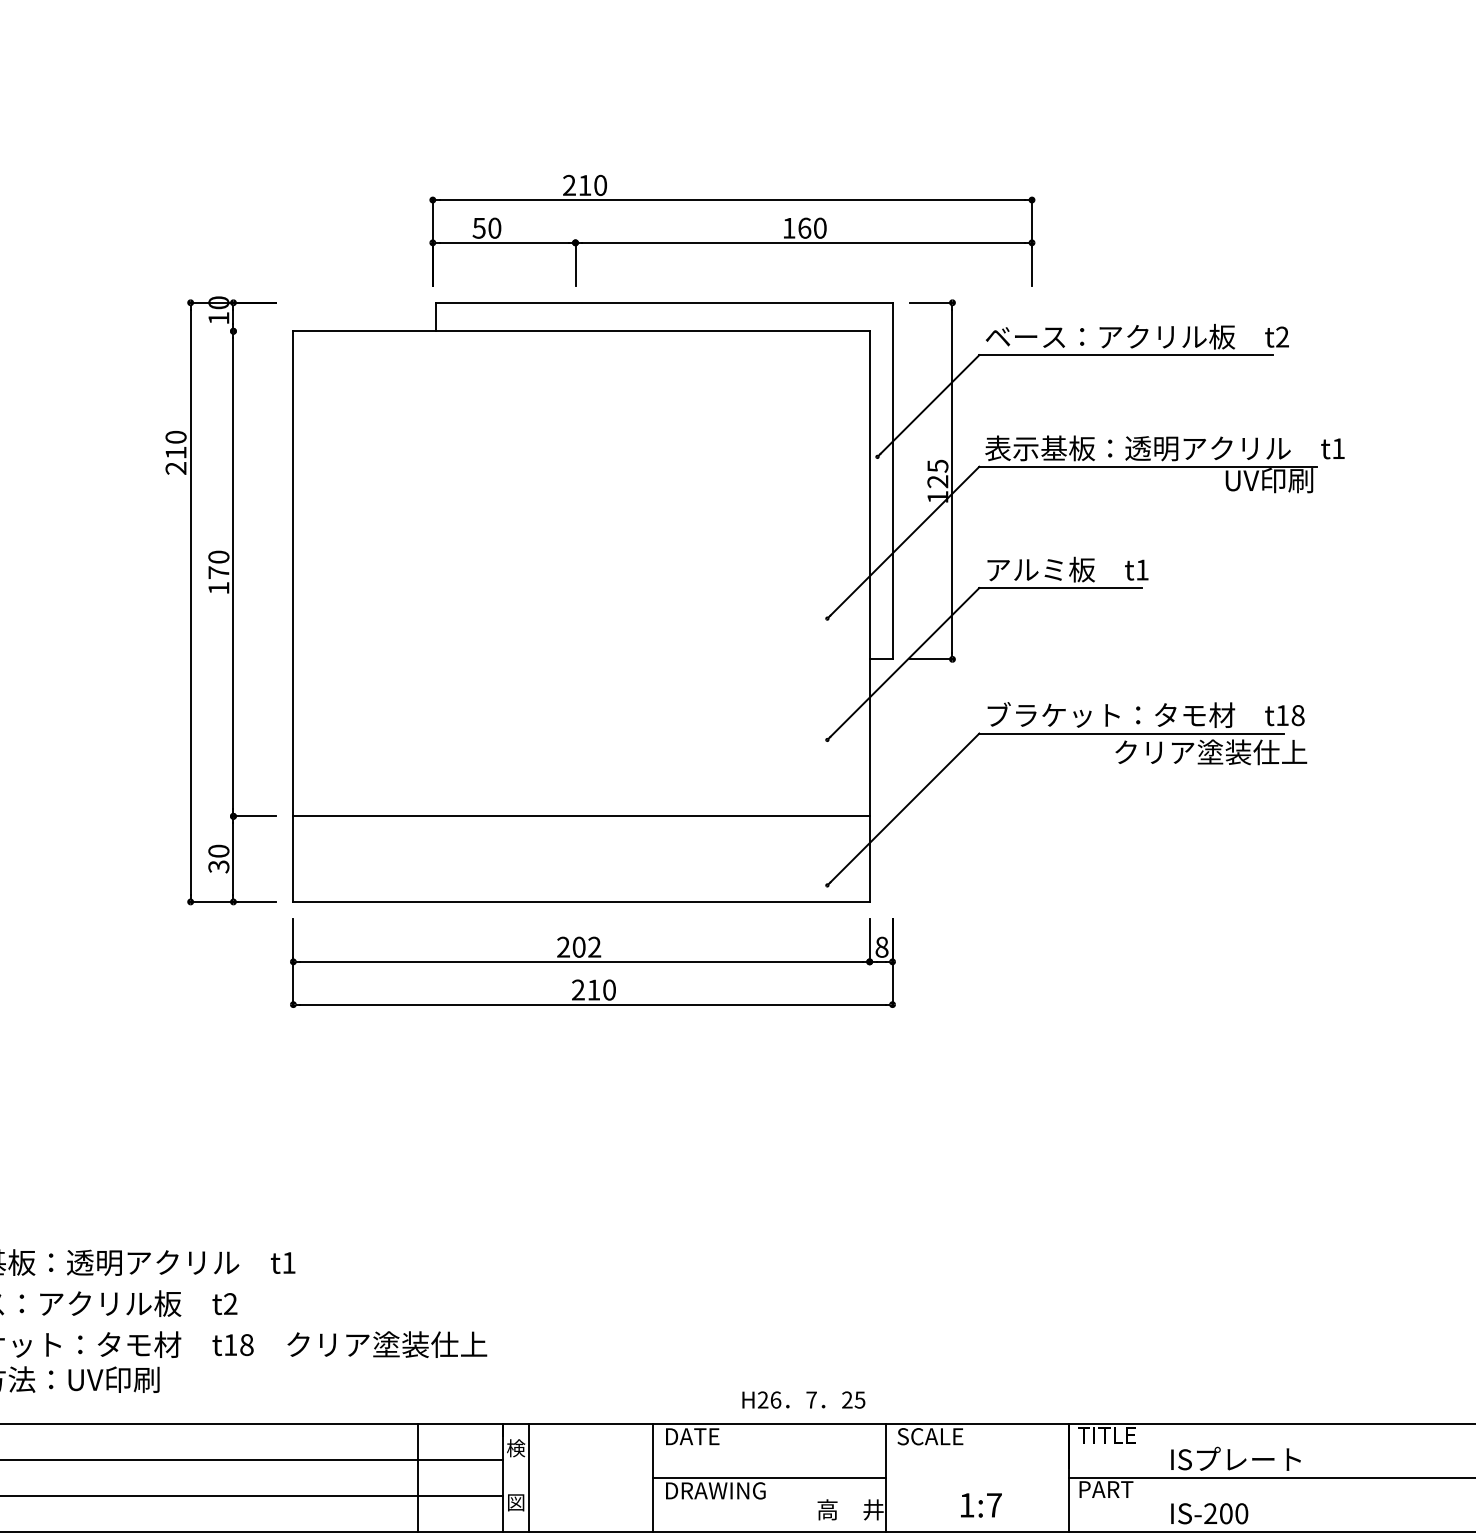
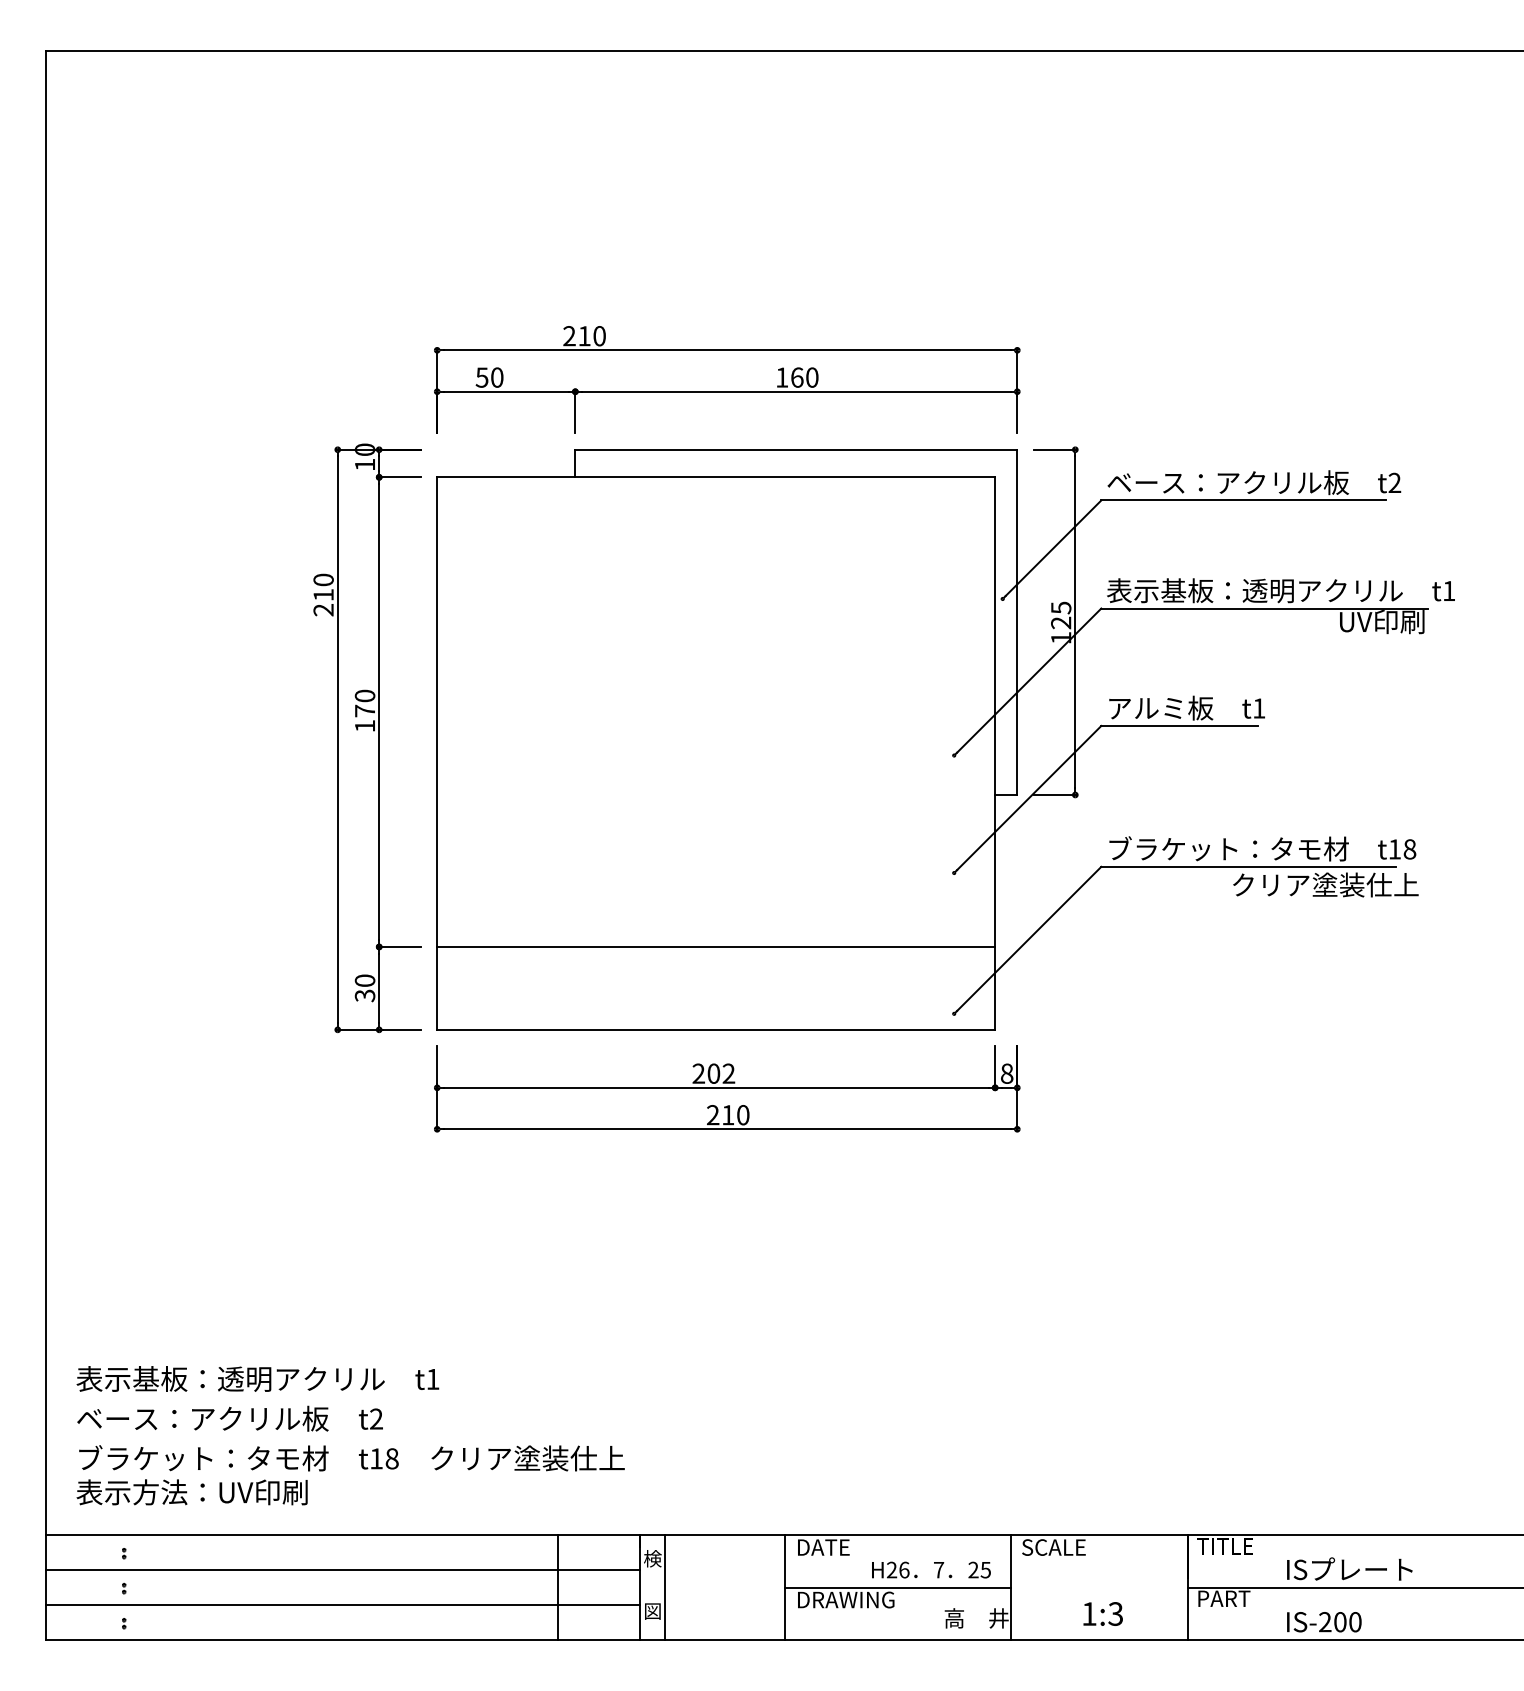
part: (732, 230) -> (727, 379), moved
line: (254, 331) -> (399, 477), added
text: (803, 1399) -> (931, 1569), moved
text: (993, 1504) -> (1115, 1613), 1:7 -> 1:3

